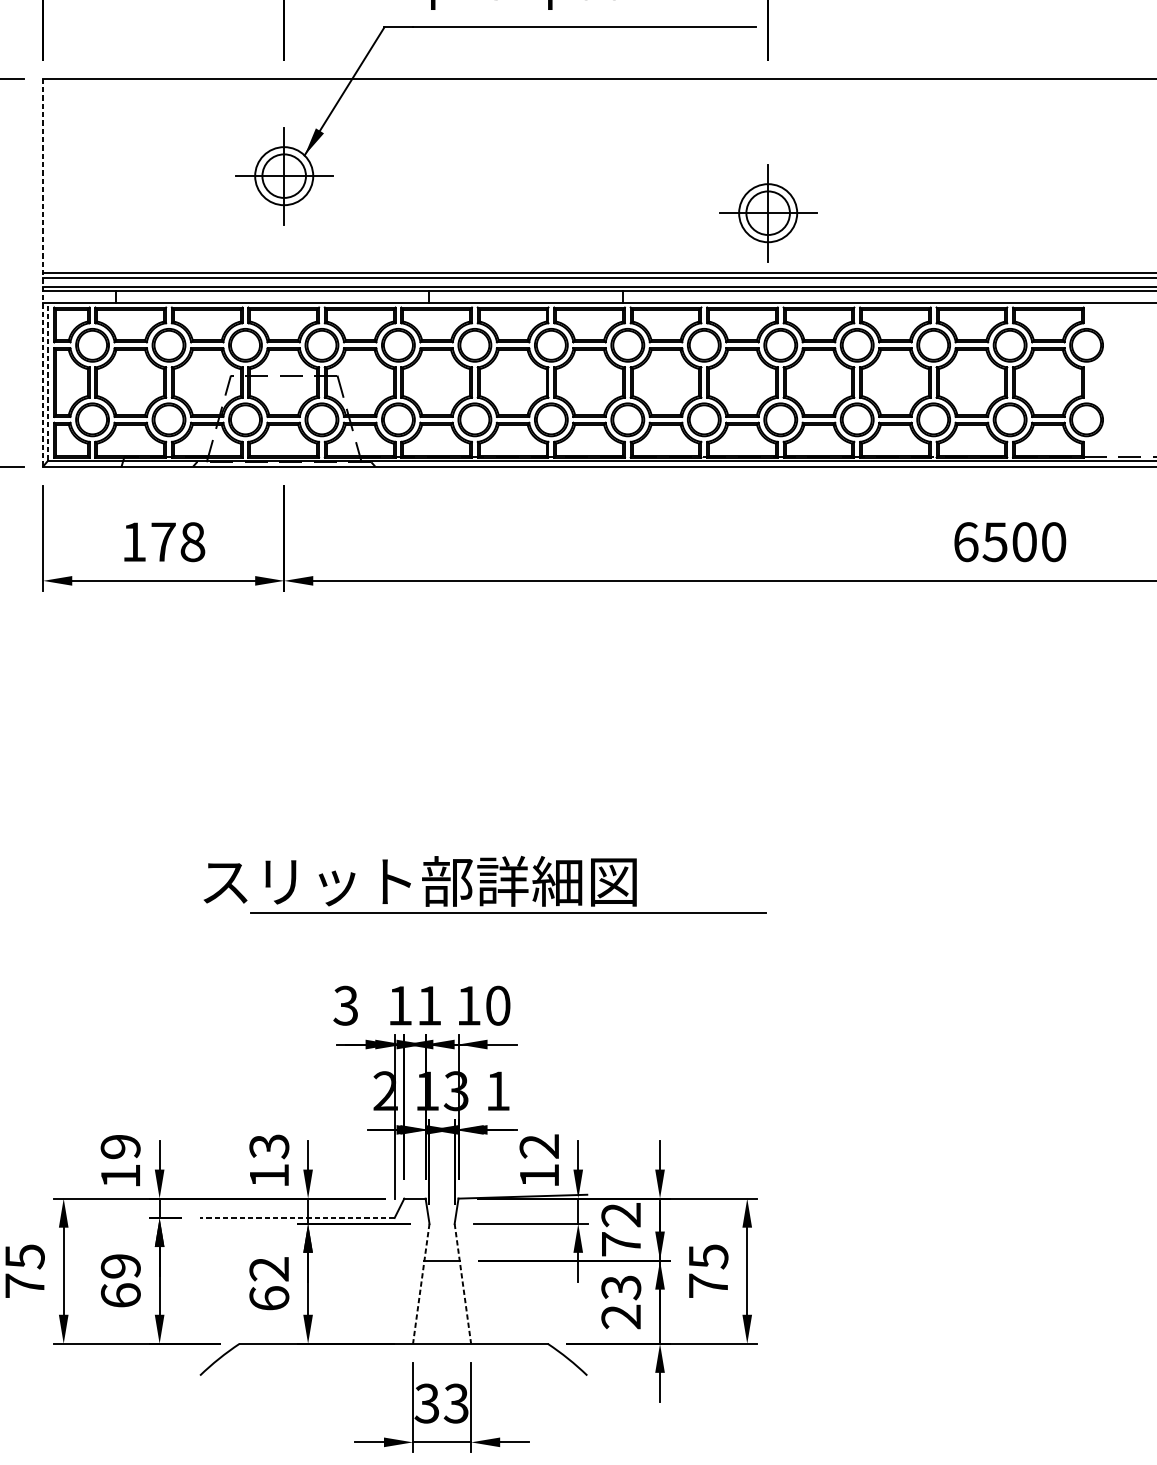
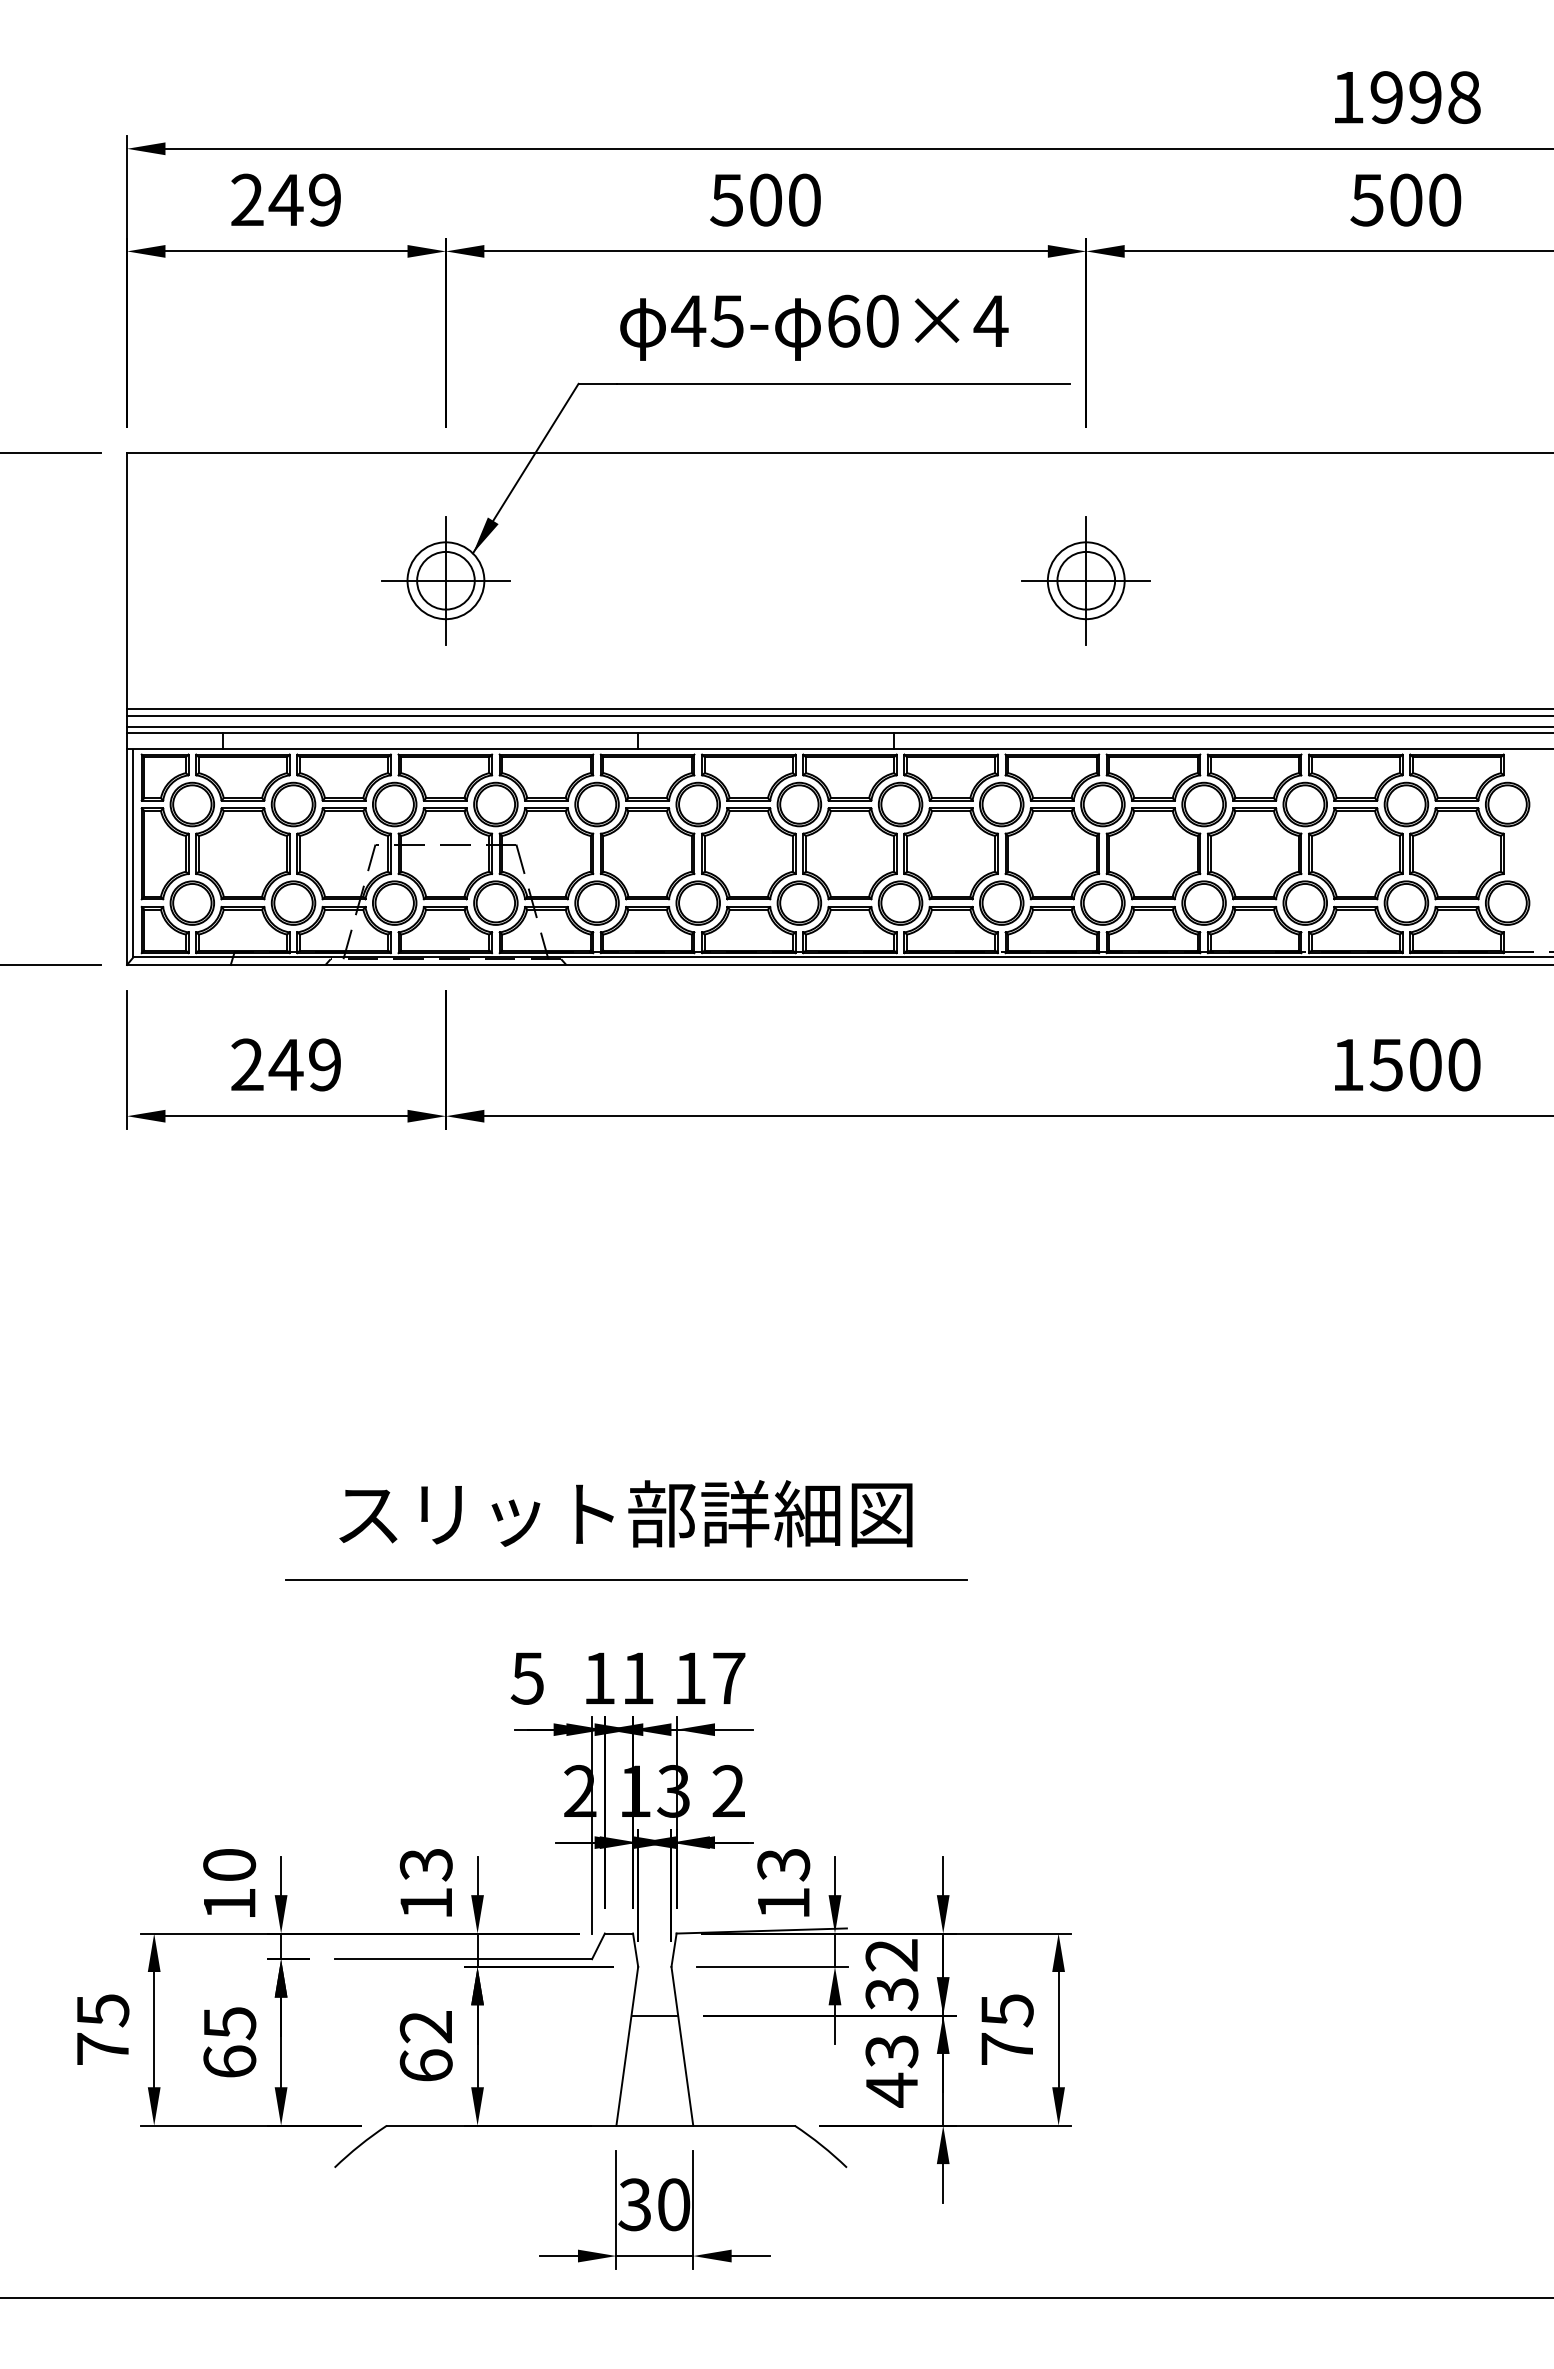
part: (767, 213) -> (1085, 580), moved
line: (43, 272) -> (127, 708), dashed -> solid
line: (48, 382) -> (133, 853), dashed -> solid
text: (163, 541) -> (286, 1064), 178 -> 249
text: (966, 541) -> (1348, 1064), 6500 -> 1500
line: (508, 912) -> (626, 1579), moved
text: (345, 1005) -> (526, 1678), 3 -> 5
text: (498, 1005) -> (729, 1678), 10 -> 17
text: (497, 1090) -> (728, 1790), 1 -> 2
text: (539, 1146) -> (783, 1864), 12 -> 13
text: (120, 1147) -> (229, 1865), 19 -> 10
line: (297, 1218) -> (463, 1959), dashed -> solid
text: (620, 1244) -> (891, 1994), 72 -> 32
text: (120, 1266) -> (229, 2023), 69 -> 65
line: (421, 1283) -> (627, 2046), dashed -> solid
line: (462, 1283) -> (682, 2046), dashed -> solid
text: (620, 1316) -> (891, 2089), 23 -> 43
text: (456, 1403) -> (673, 2204), 33 -> 30

